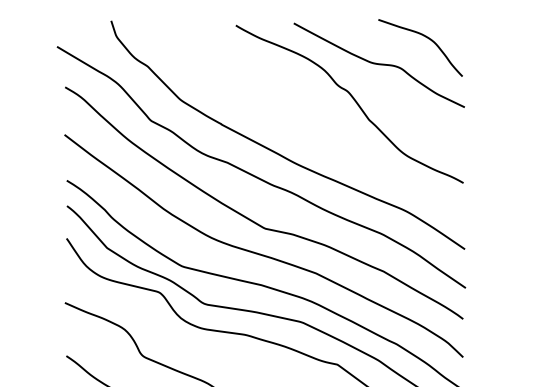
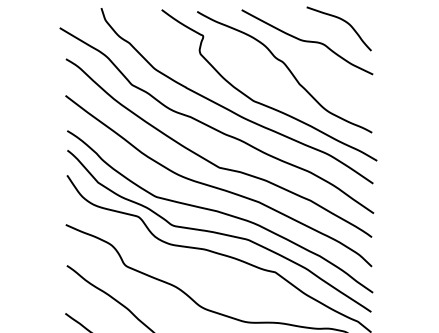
curve: (322, 144) -> (263, 103), added

